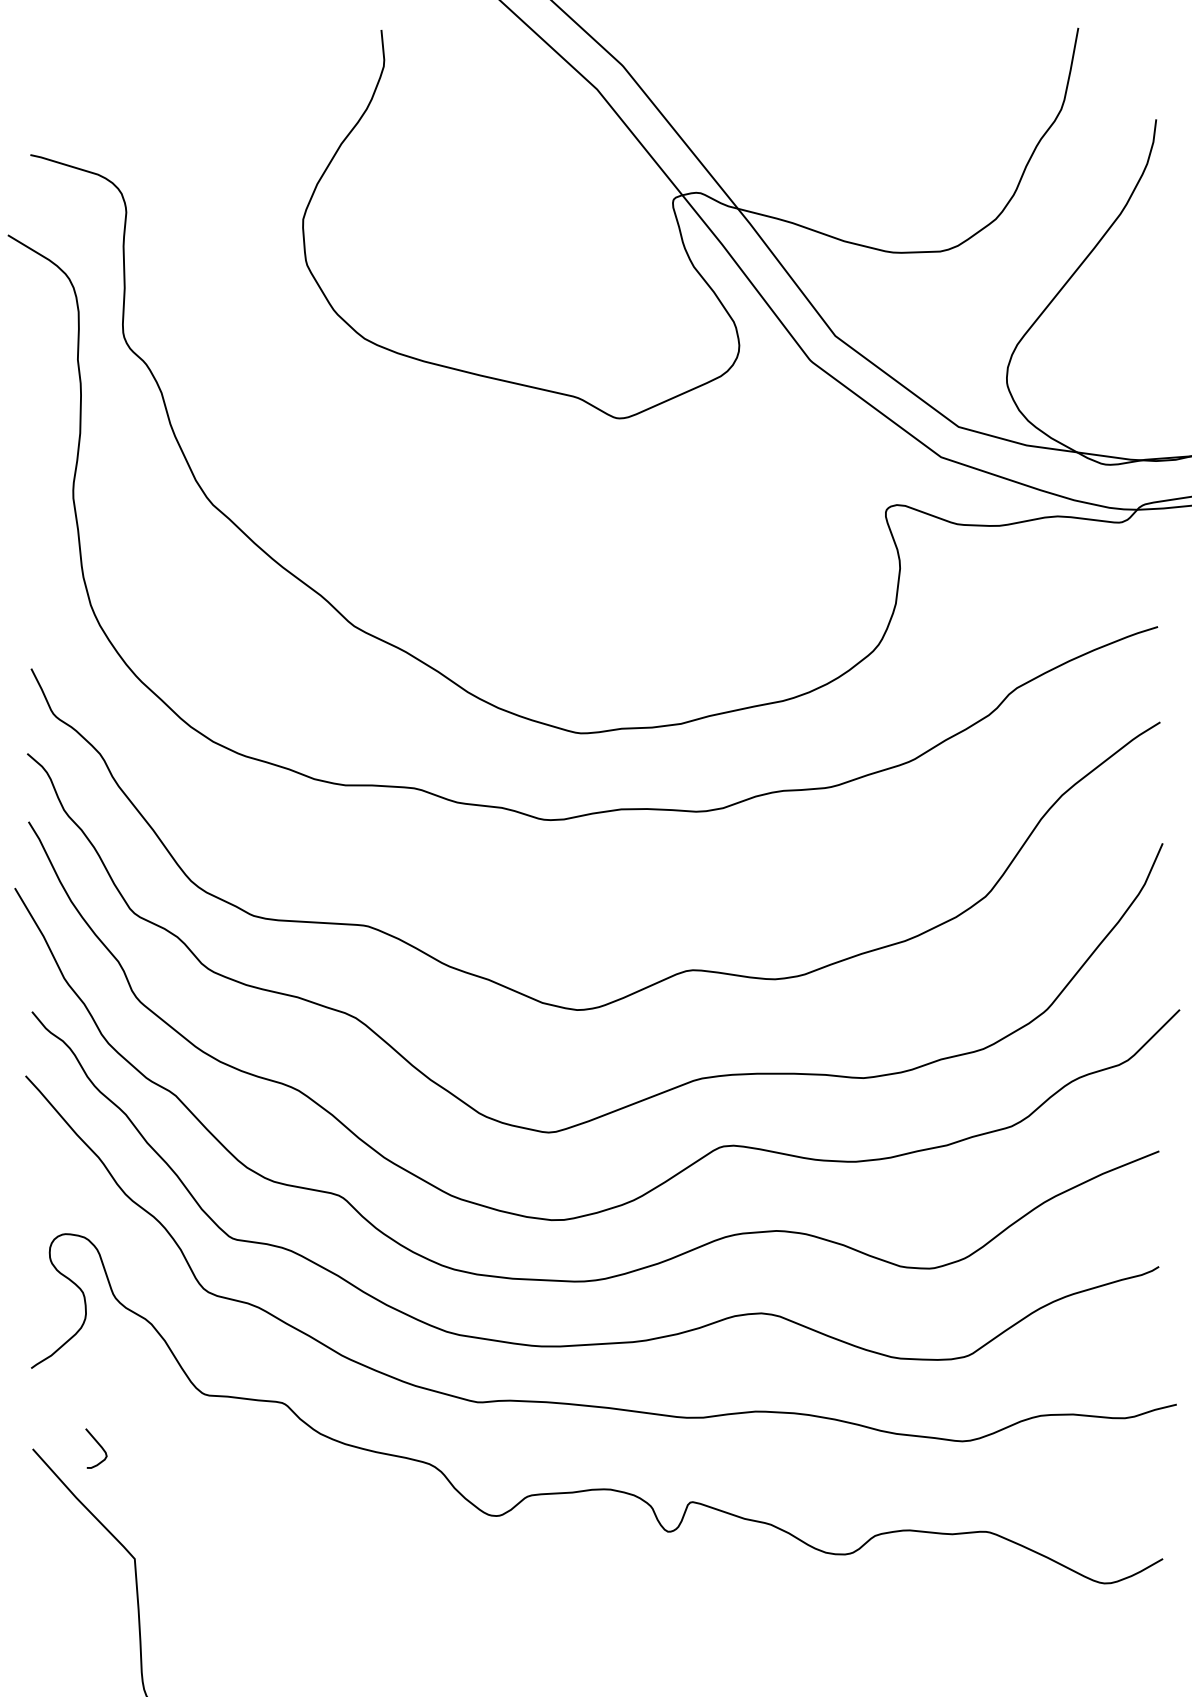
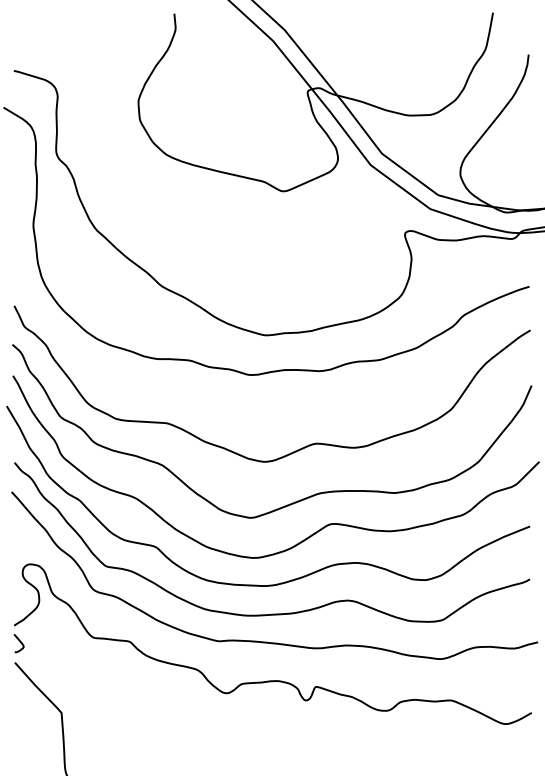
curve: (97, 1446) -> (19, 642), moved

